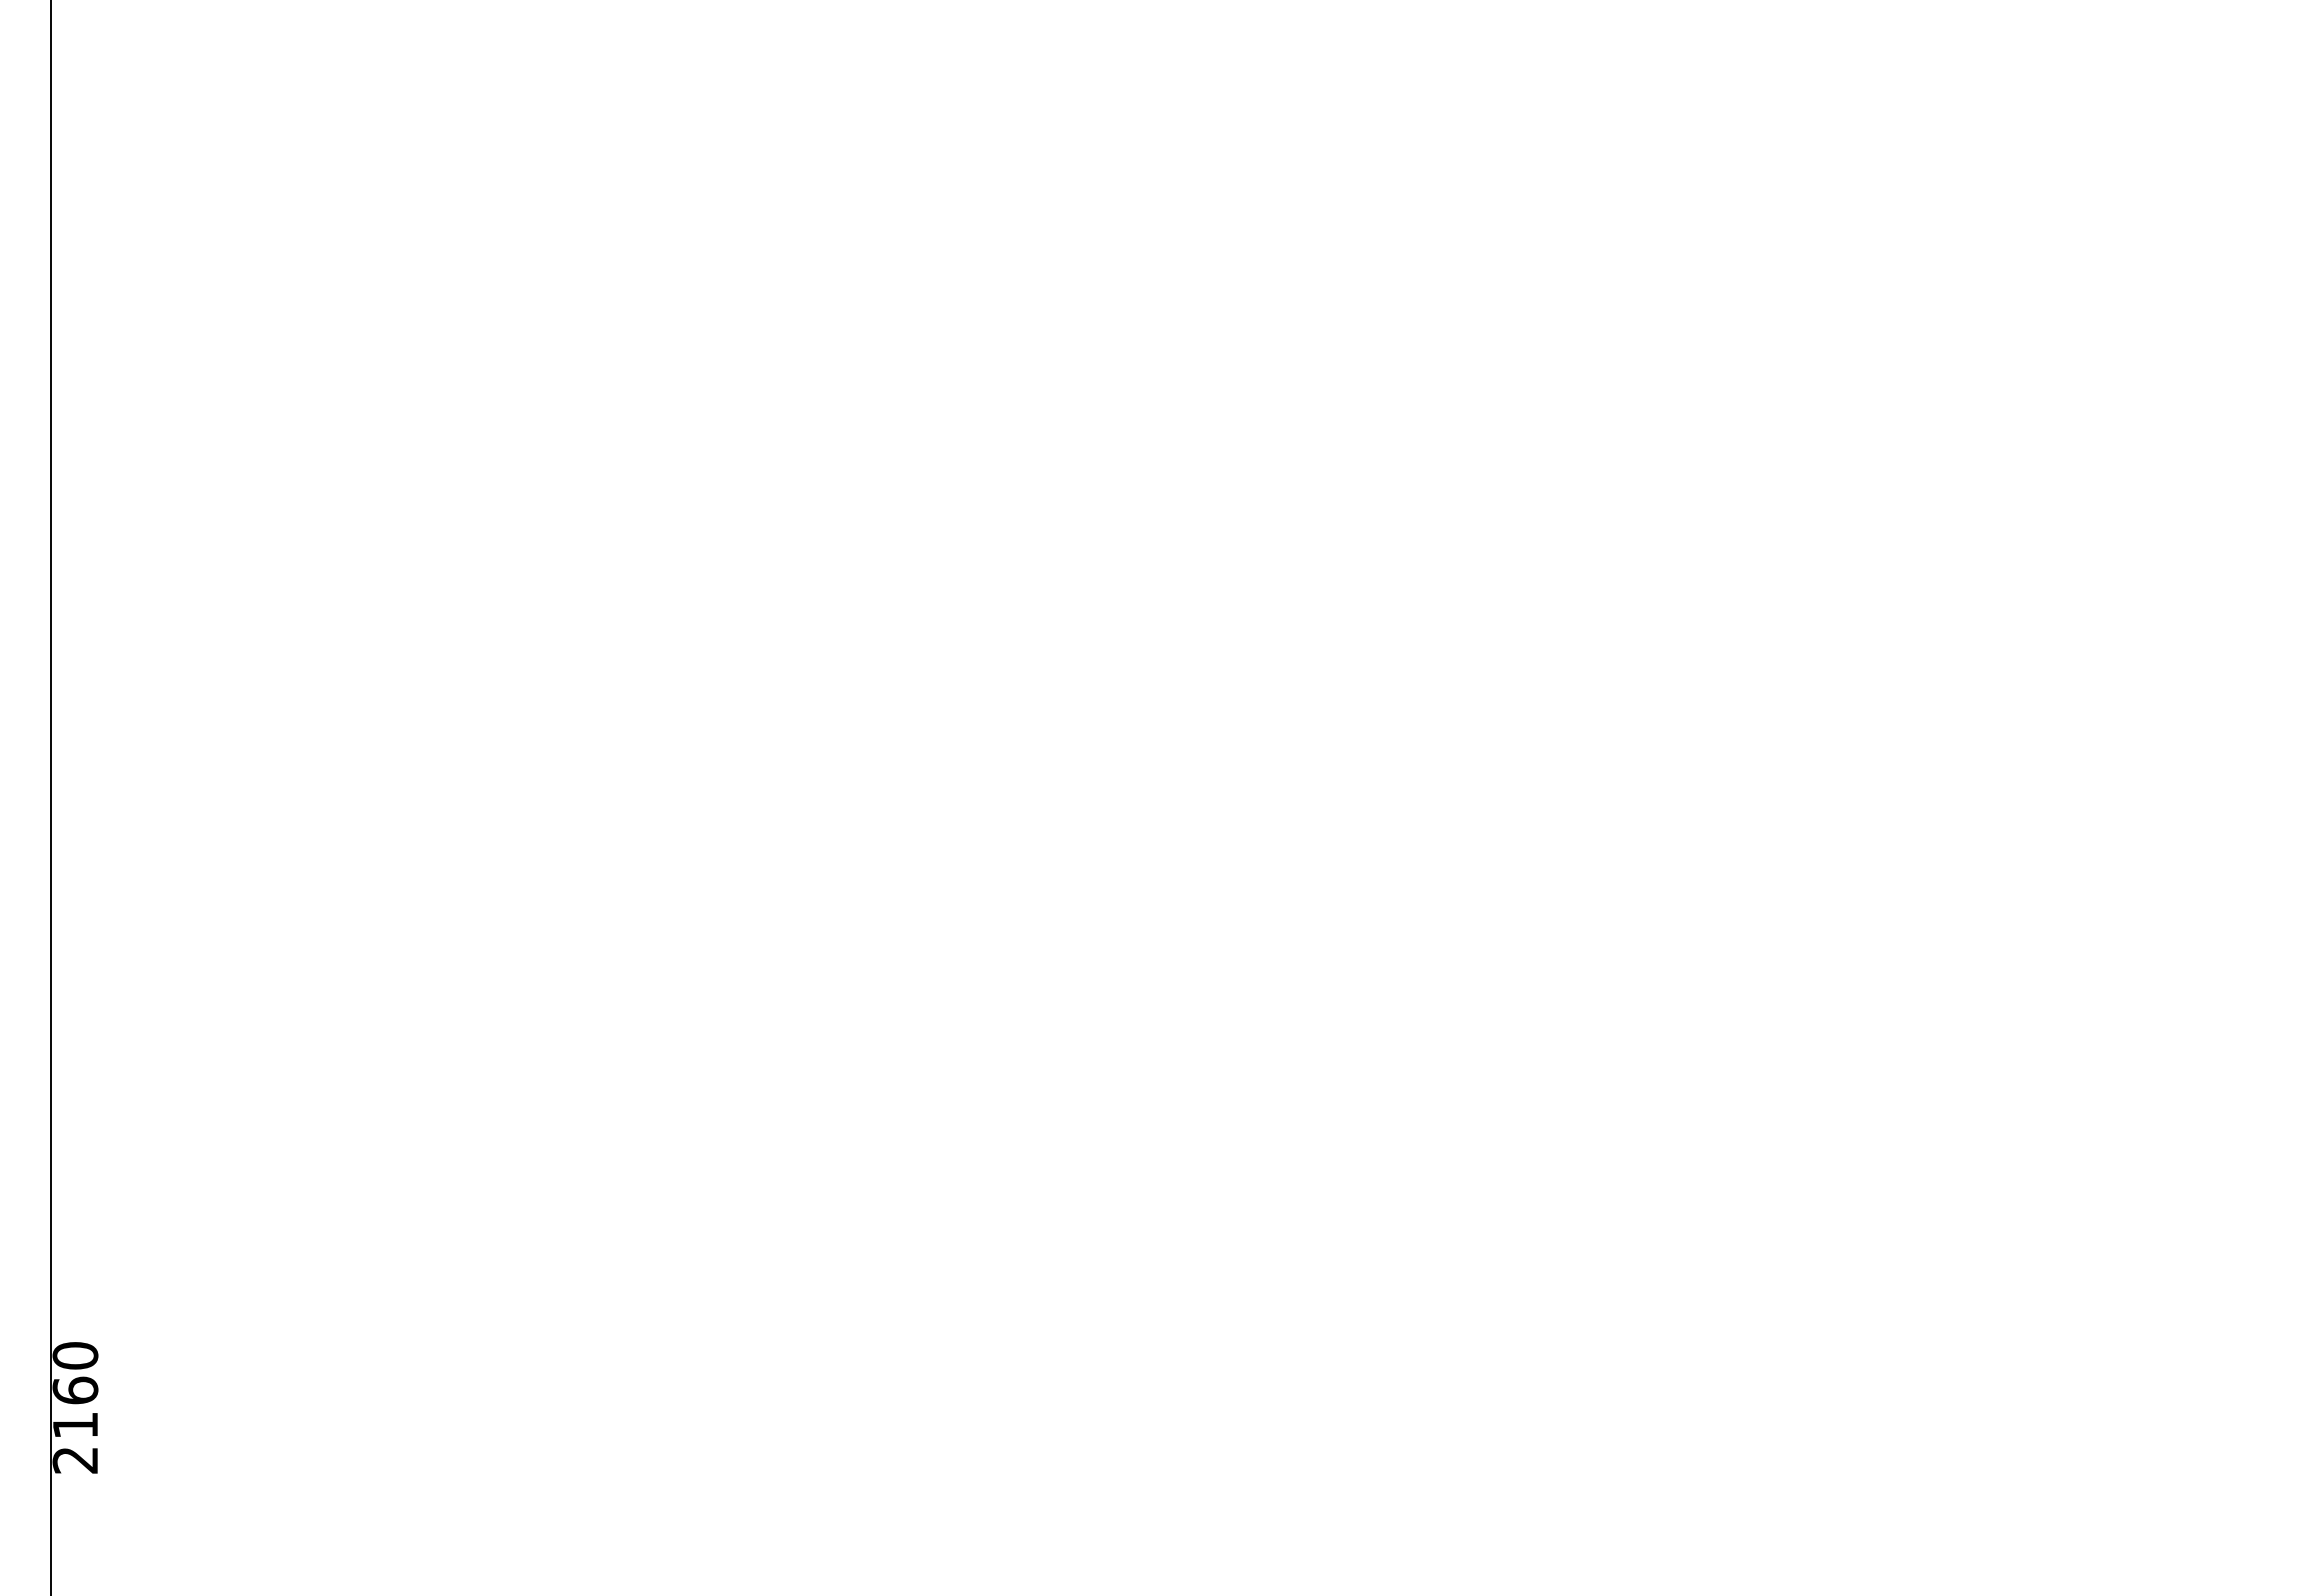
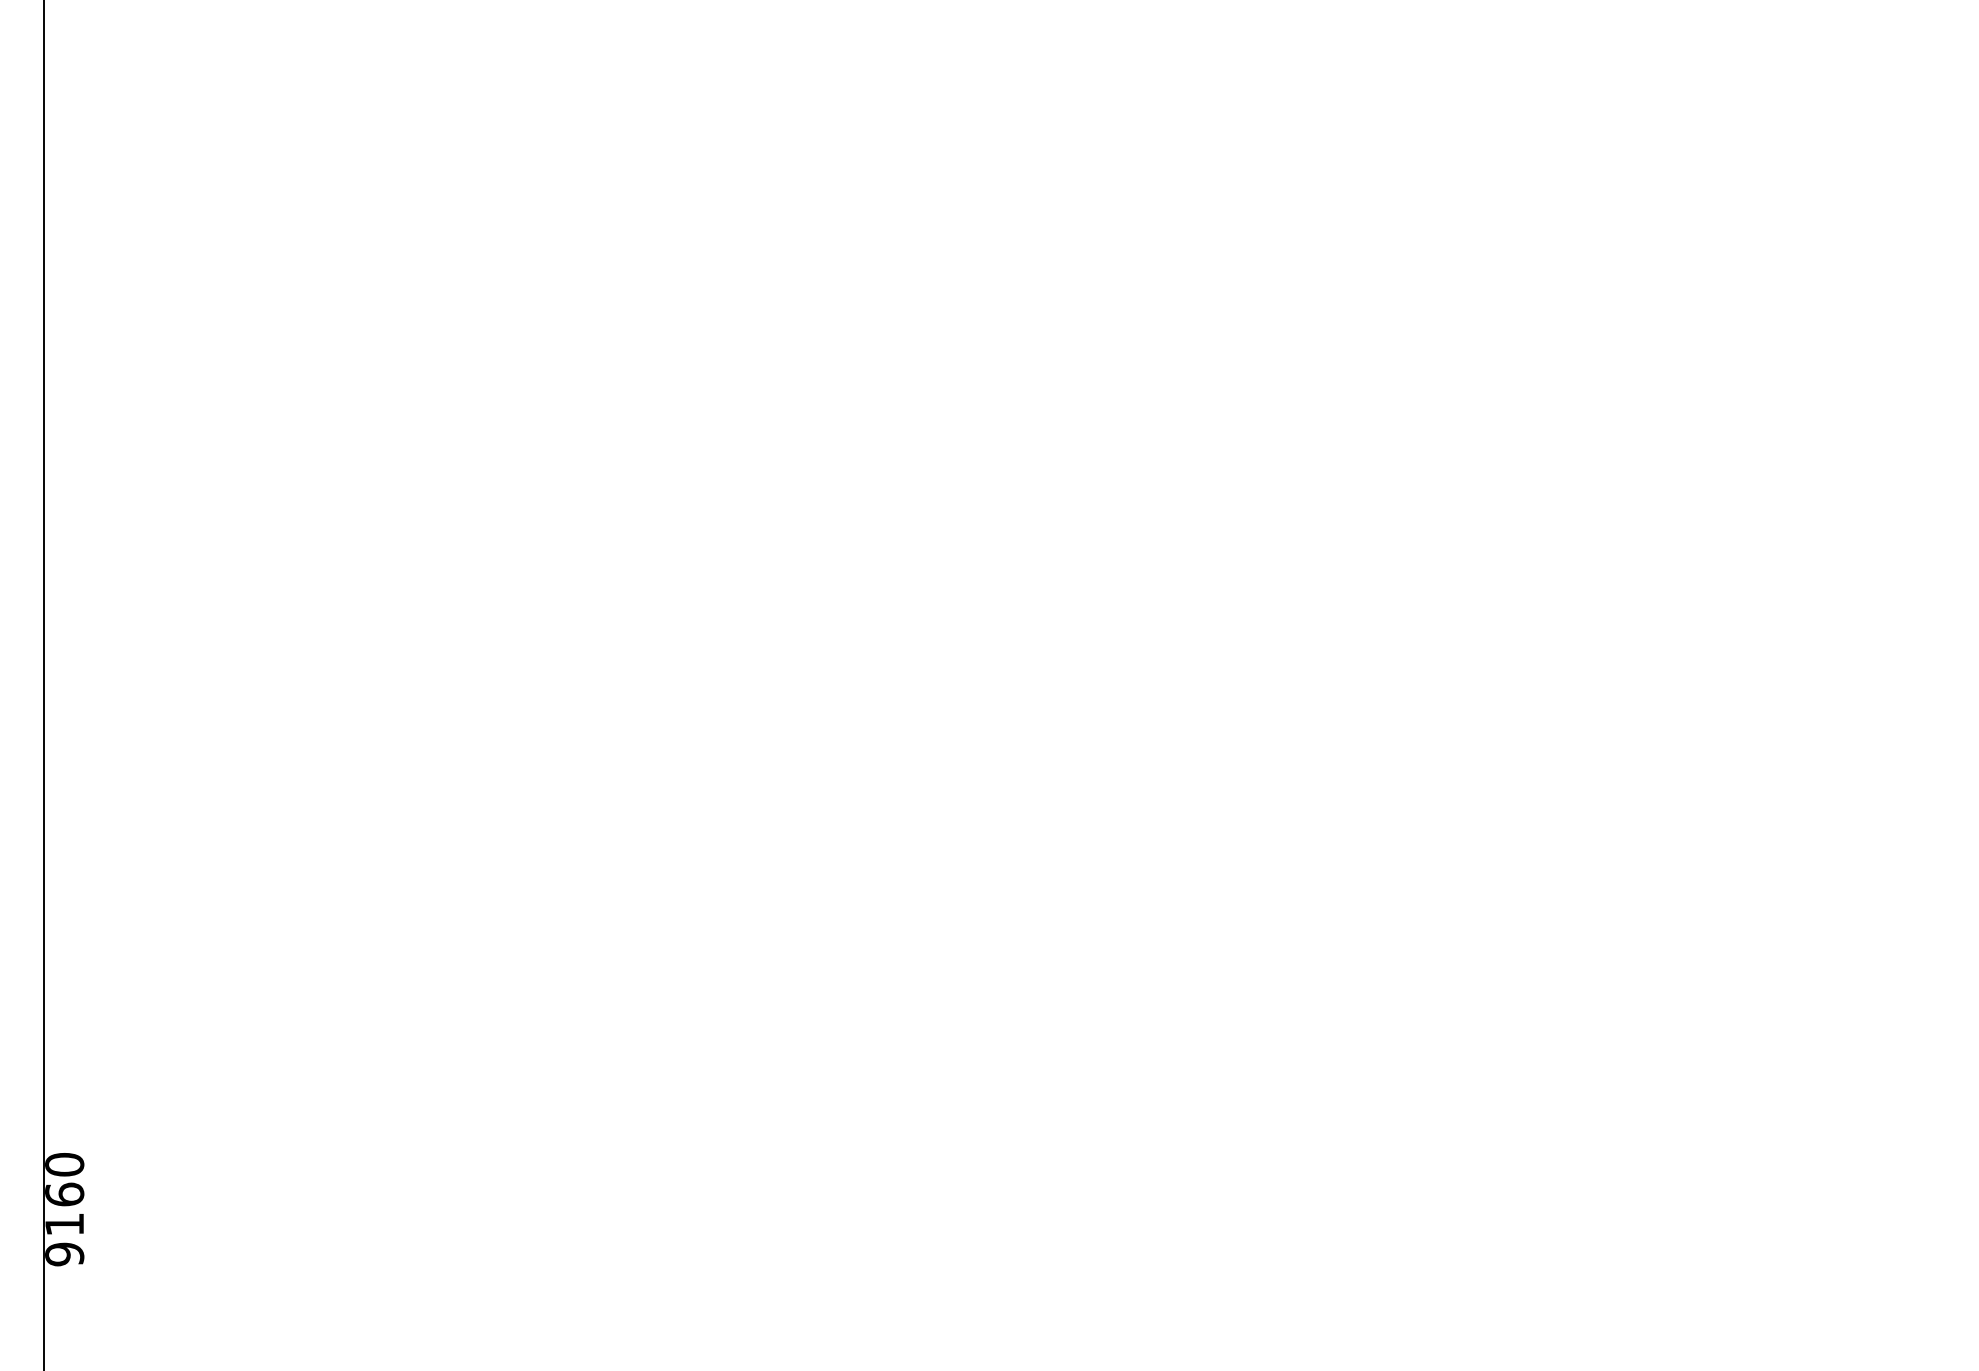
text: (75, 1460) -> (64, 1254), 2160 -> 9160

